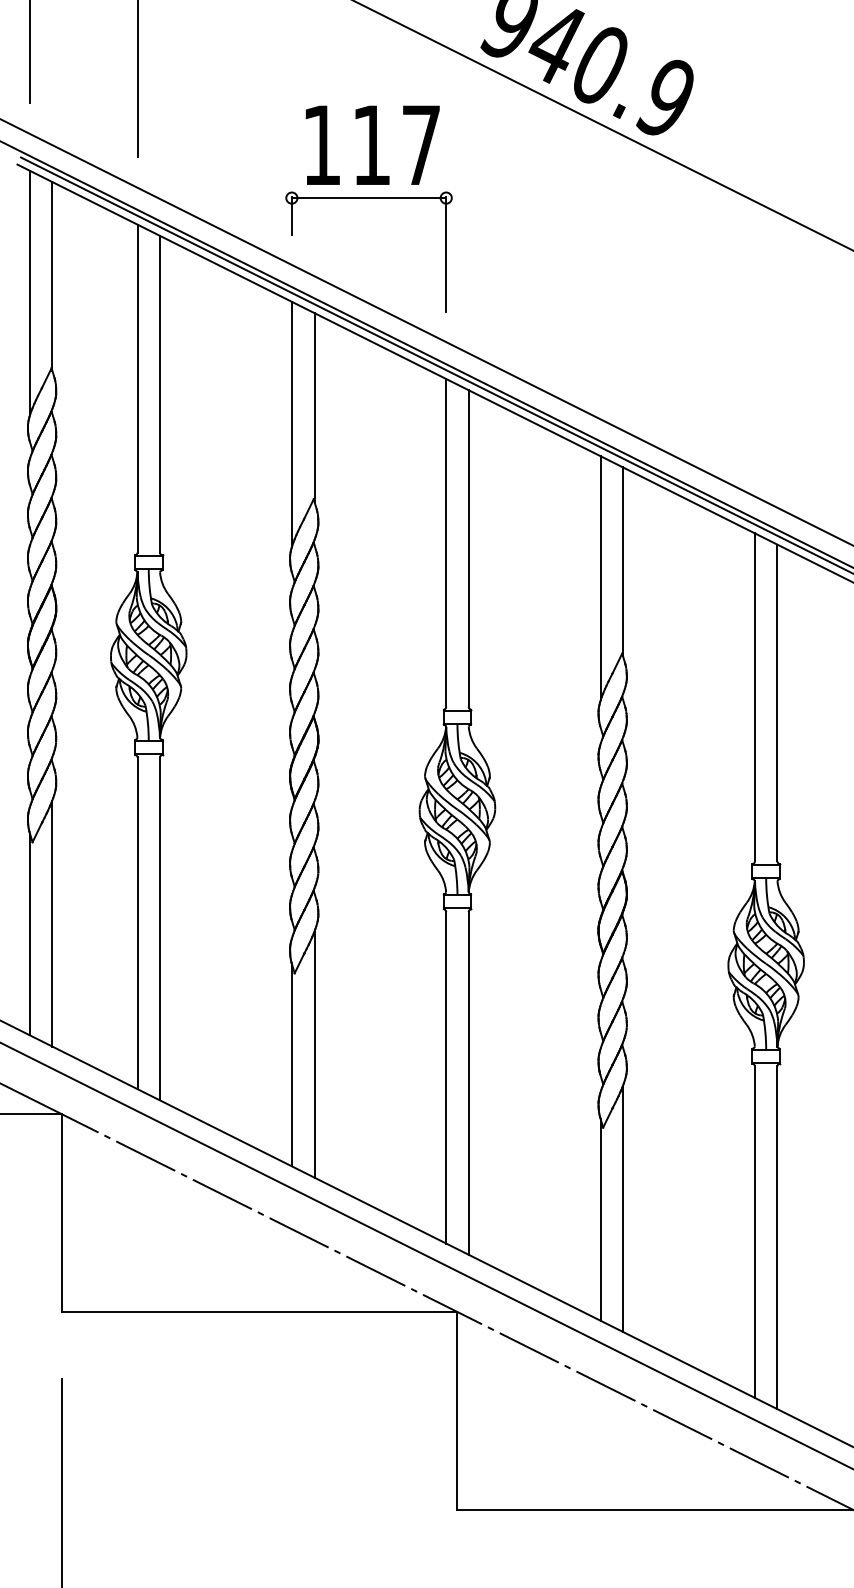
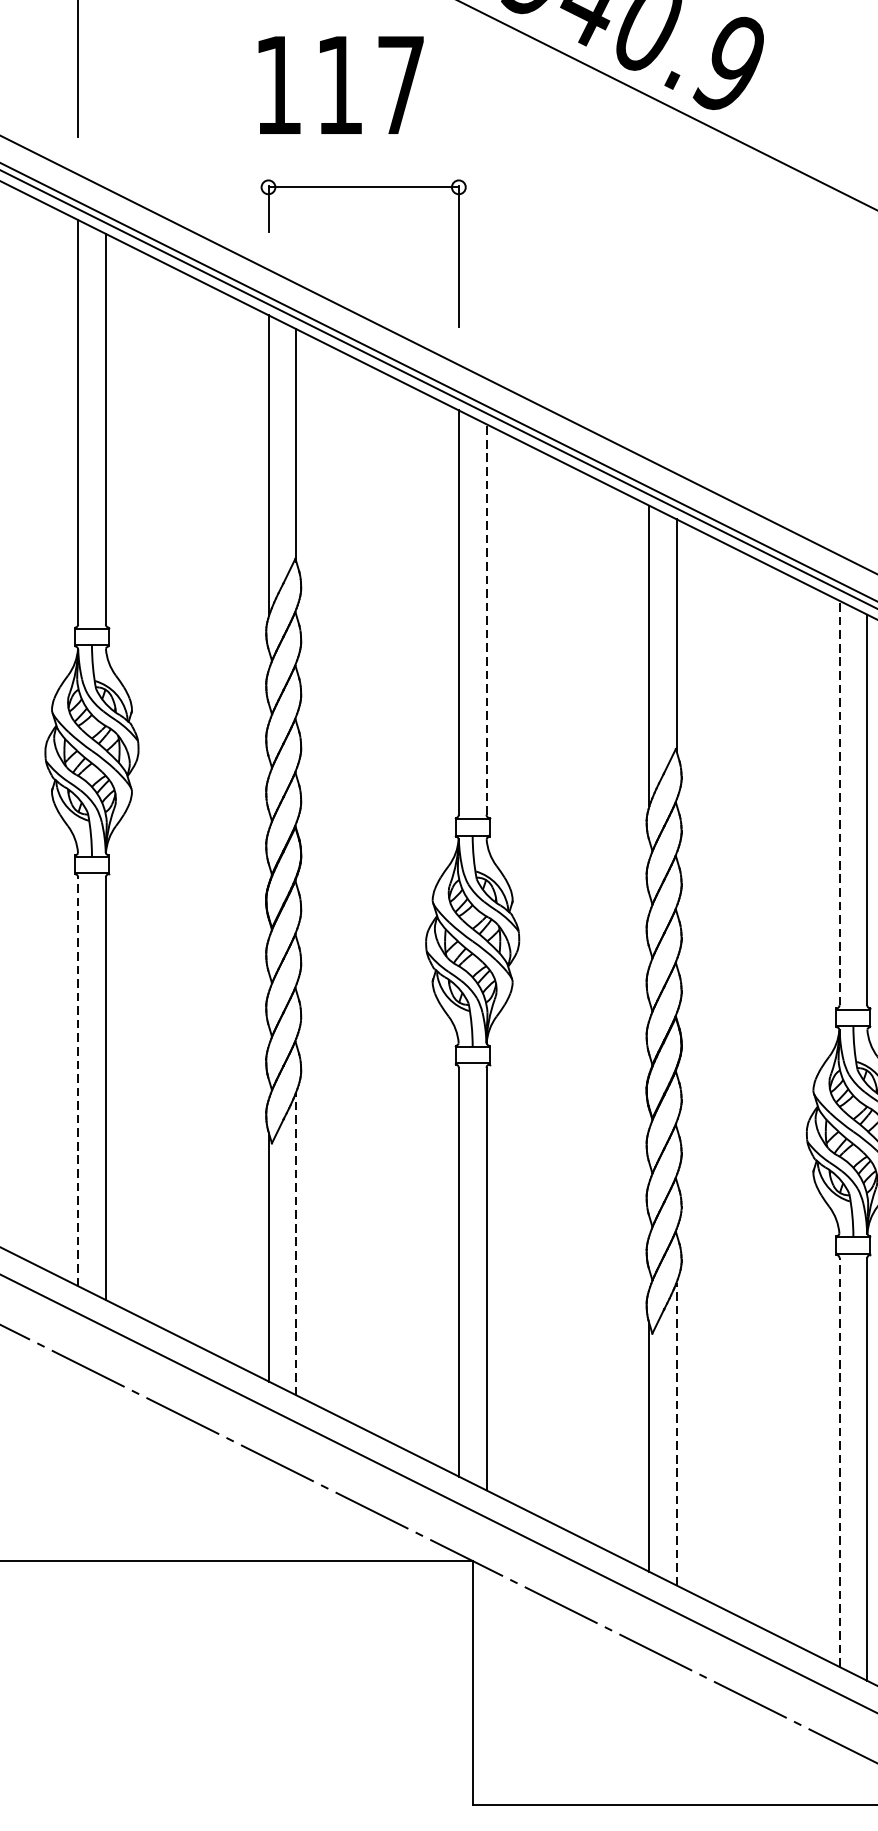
text: (372, 144) -> (340, 84), moved
line: (468, 548) -> (486, 619), solid -> dashed
line: (754, 697) -> (838, 803), solid -> dashed
line: (137, 923) -> (78, 1081), solid -> dashed
line: (314, 1054) -> (296, 1243), solid -> dashed
line: (623, 1209) -> (677, 1434), solid -> dashed
line: (754, 1232) -> (838, 1462), solid -> dashed

